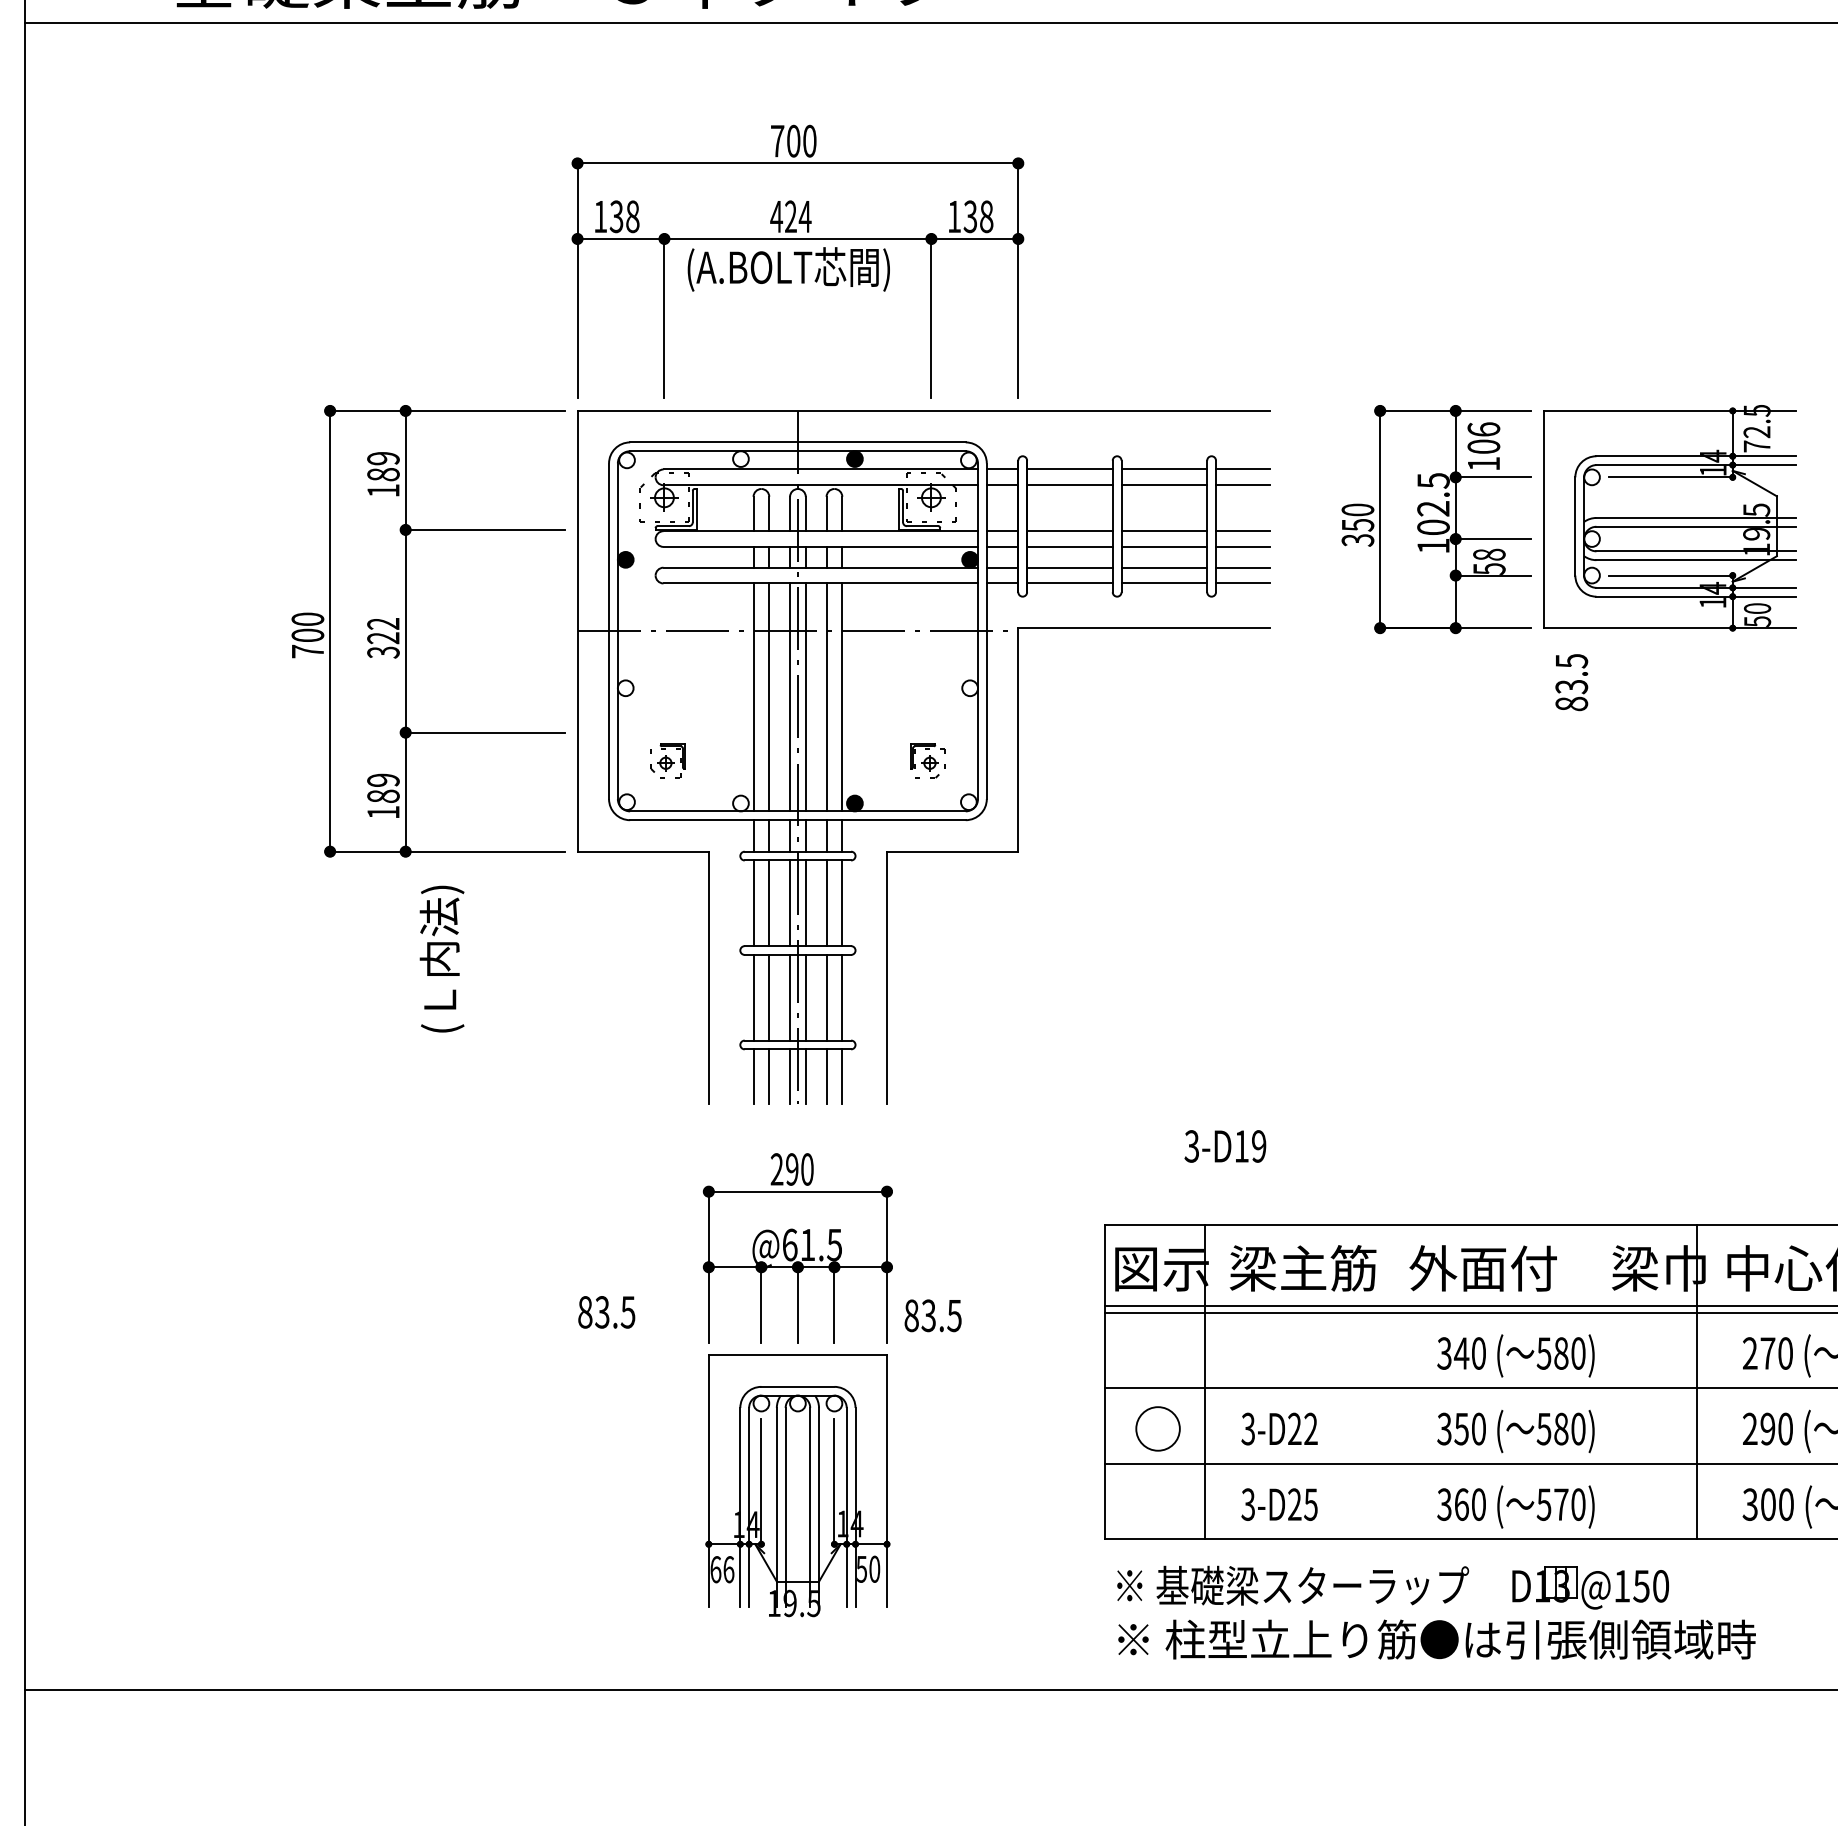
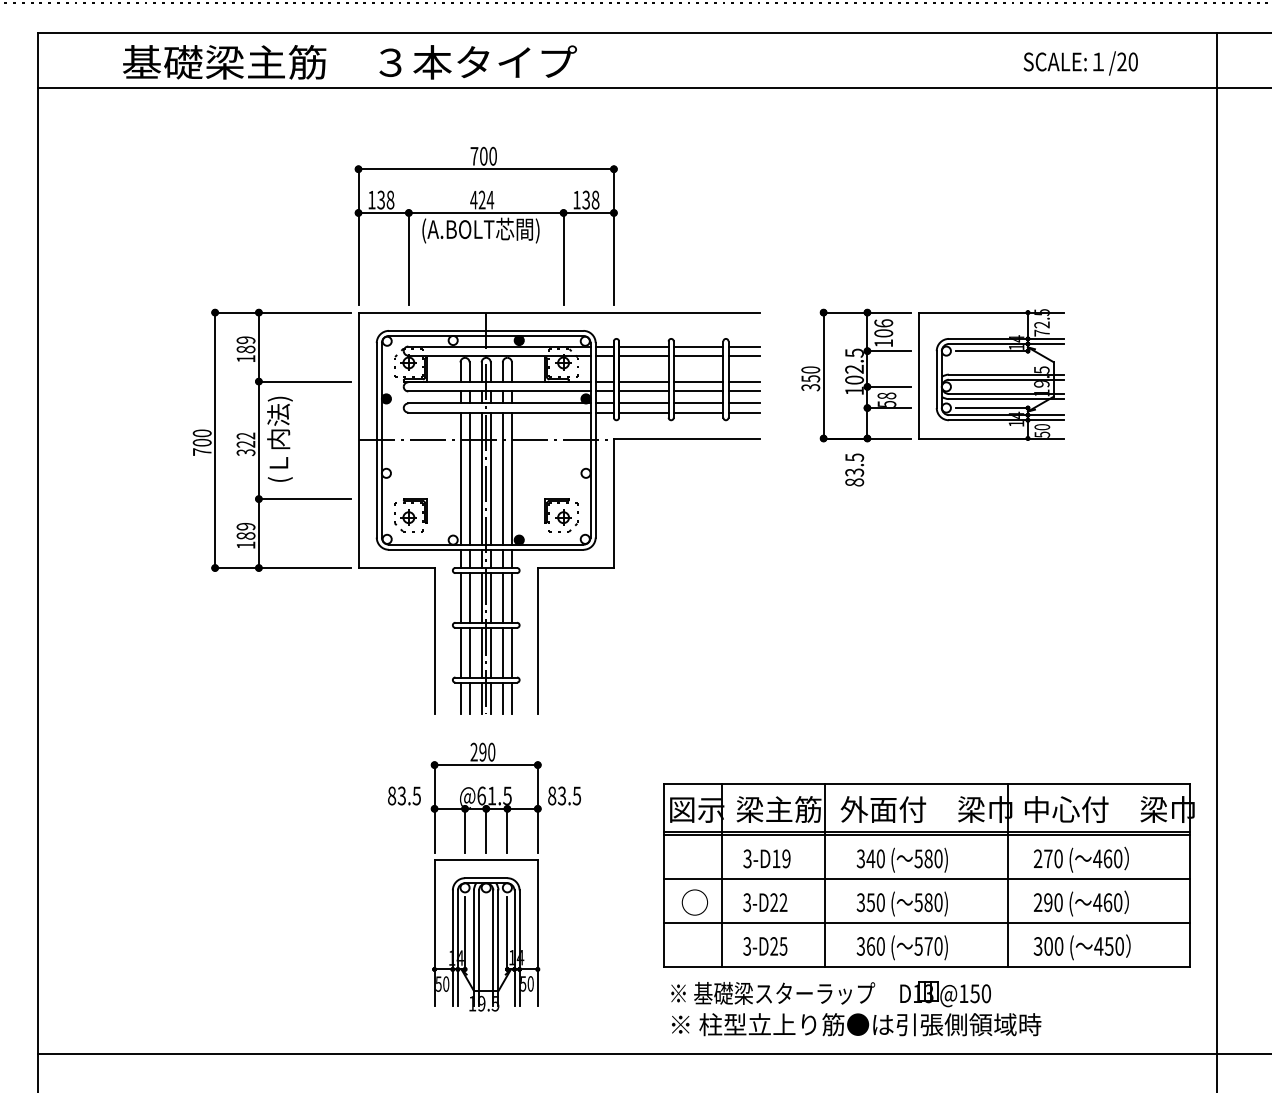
text: (1571, 681) -> (854, 469), moved
part: (667, 761) -> (410, 515), size x1.67
part: (927, 761) -> (561, 515), size x1.67
text: (441, 957) -> (279, 438), moved
text: (1224, 1145) -> (766, 858), moved
text: (606, 1311) -> (404, 795), moved
text: (932, 1314) -> (564, 795), moved
line: (1383, 1382) -> (825, 875), added
text: (722, 1568) -> (442, 983), 66 -> 50

